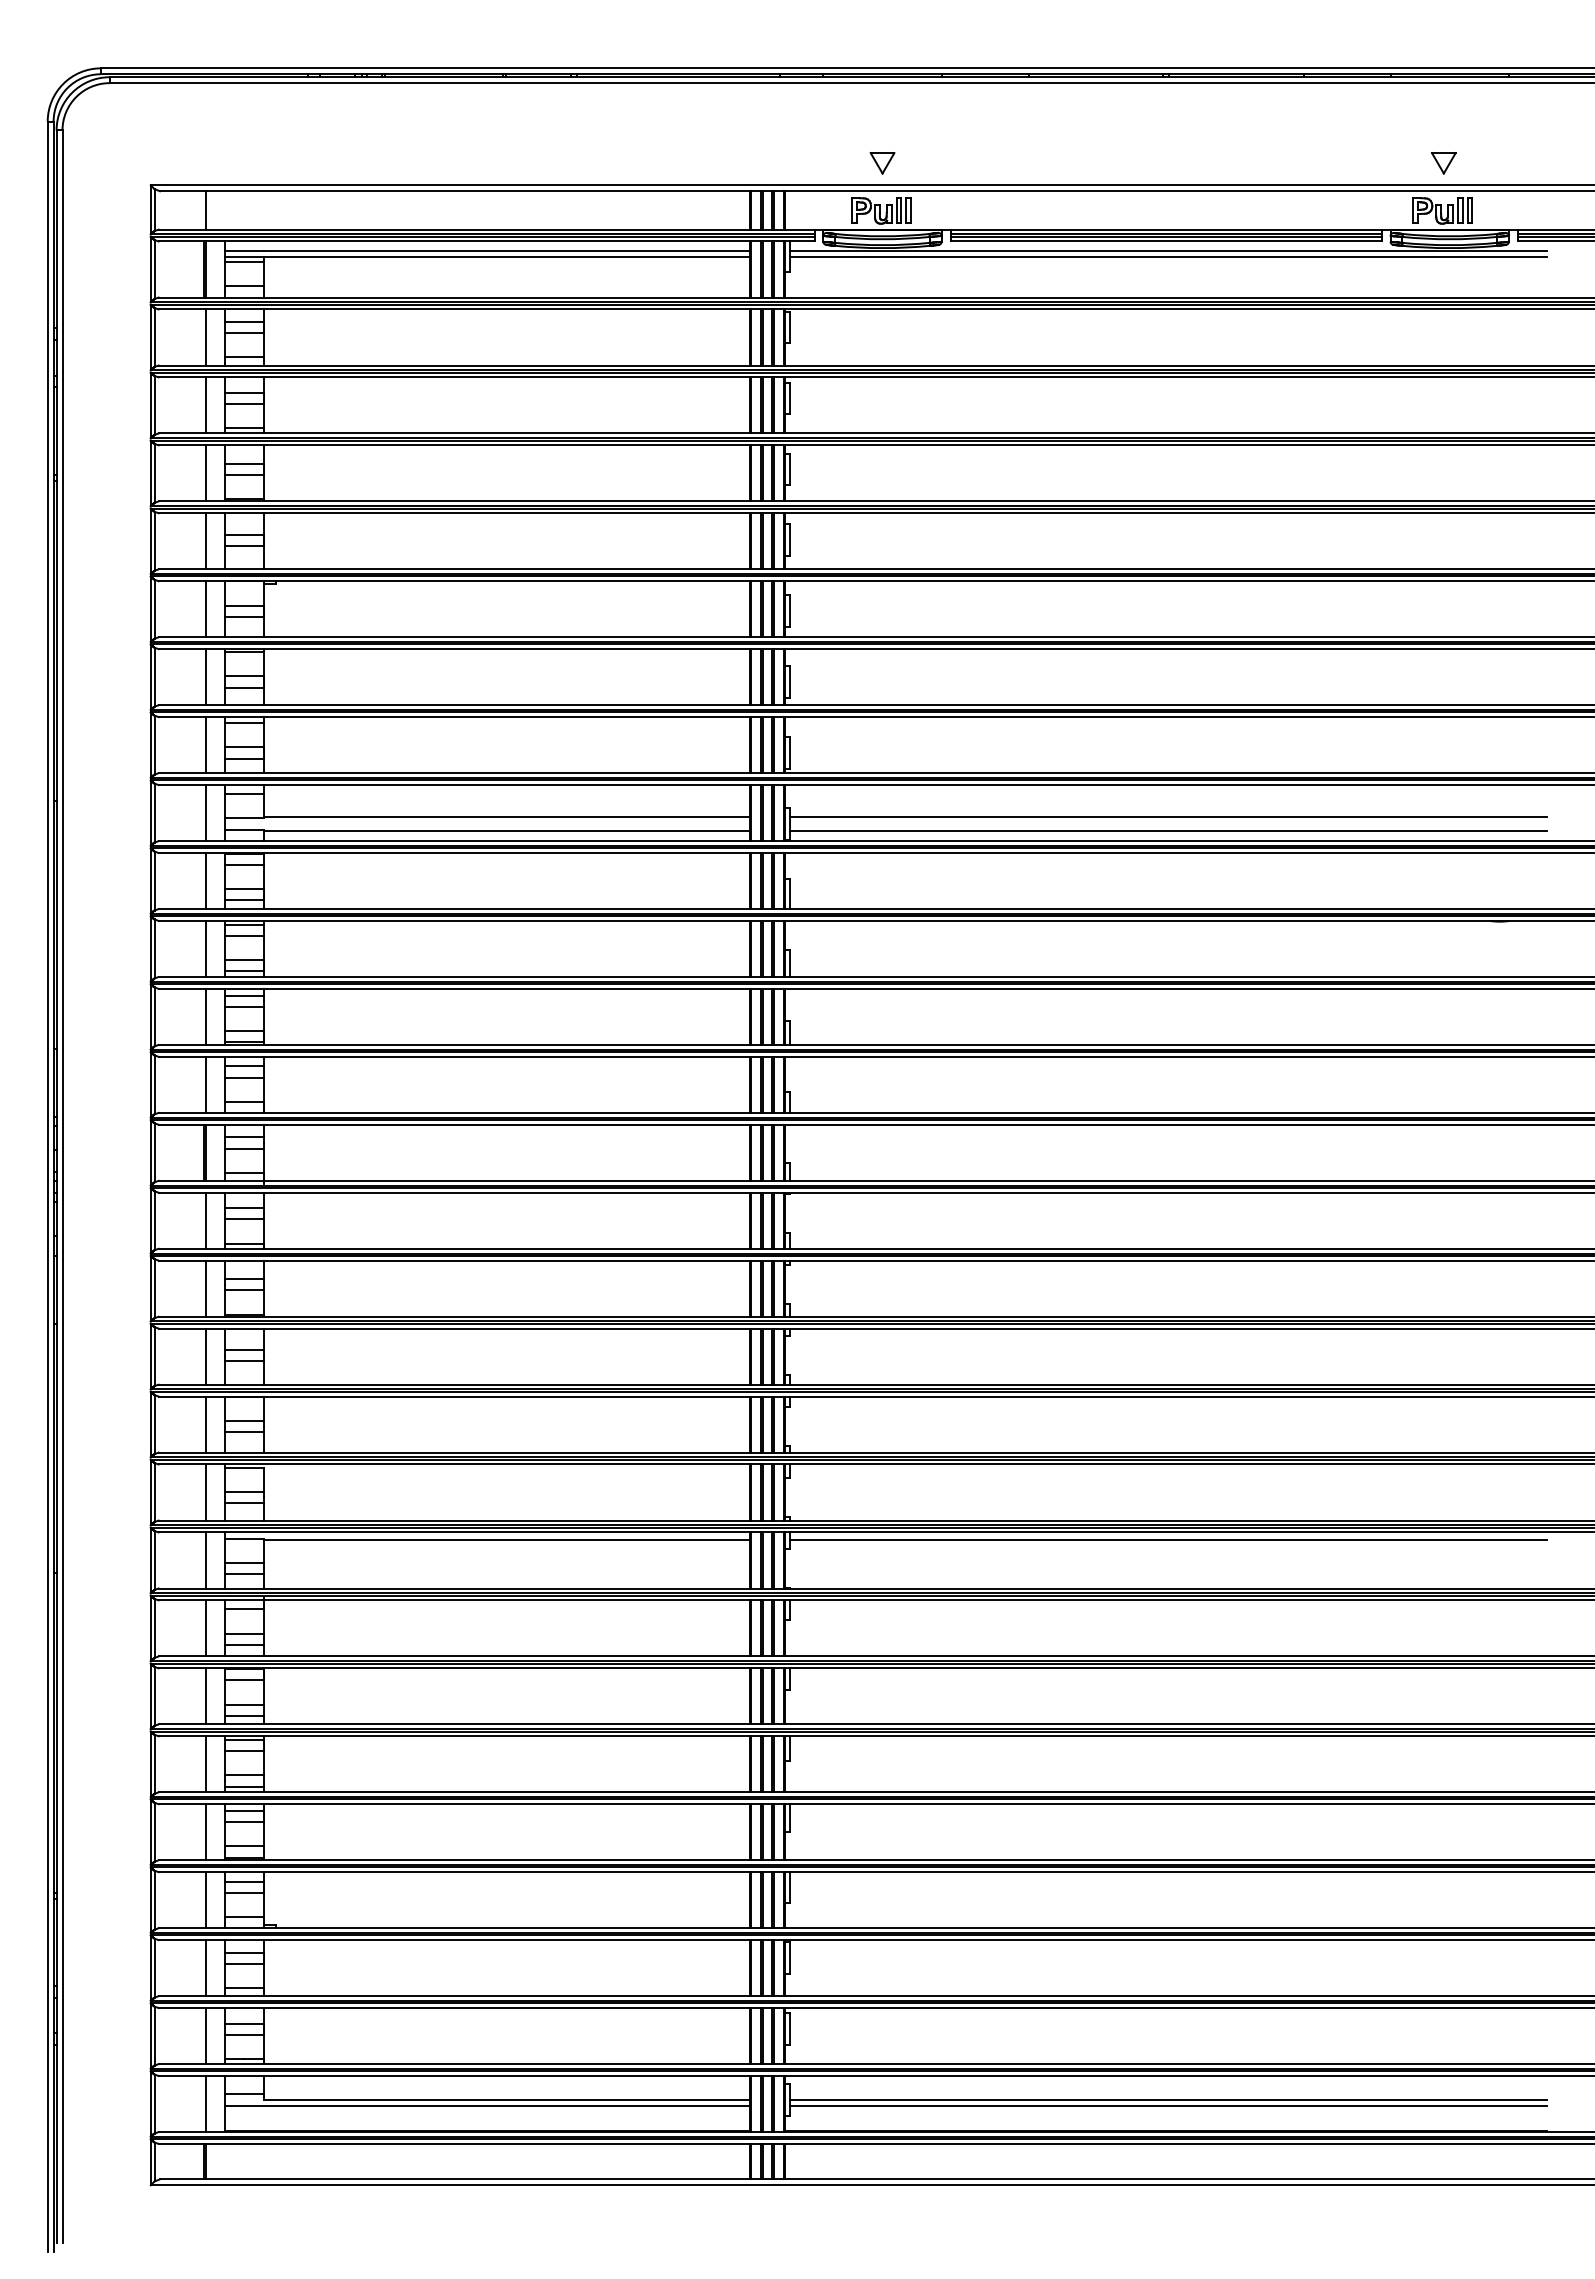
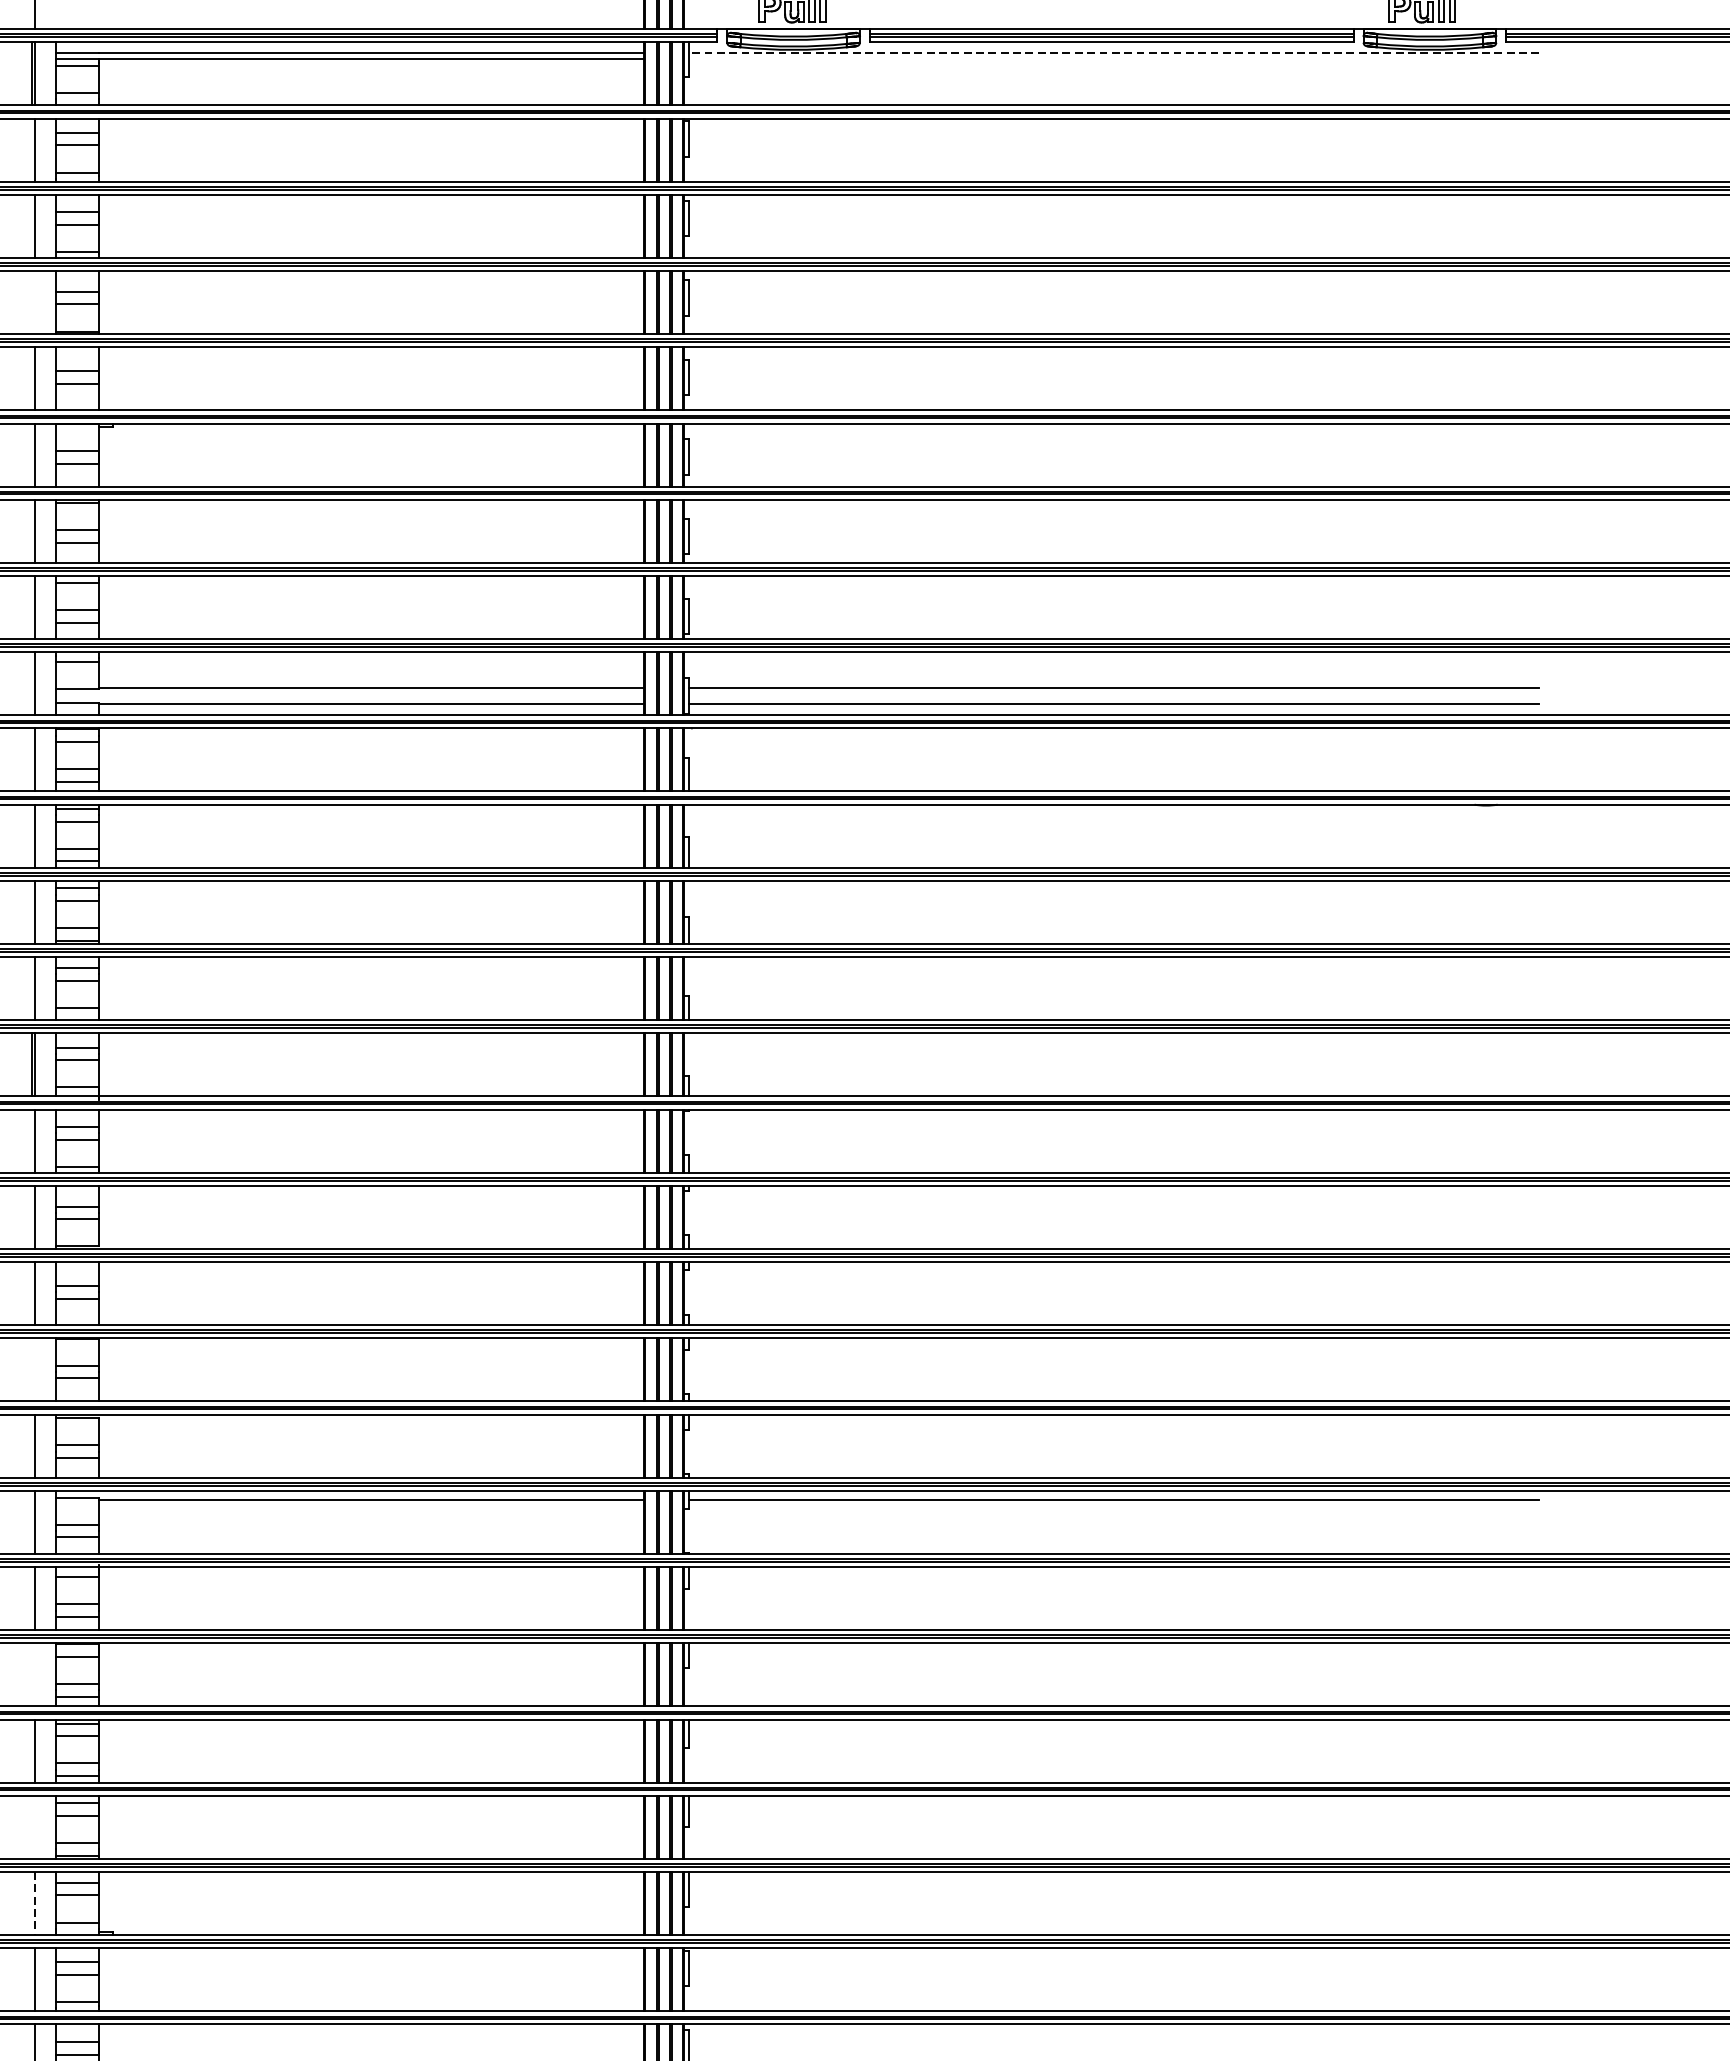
line: (1168, 251) -> (1114, 53), solid -> dashed
line: (1168, 256) -> (1114, 59), removed
line: (206, 473) -> (35, 302), removed
line: (206, 1424) -> (35, 1369), removed
line: (206, 1696) -> (35, 1674), removed
line: (206, 1832) -> (35, 1827), removed
line: (206, 1900) -> (35, 1903), solid -> dashed

